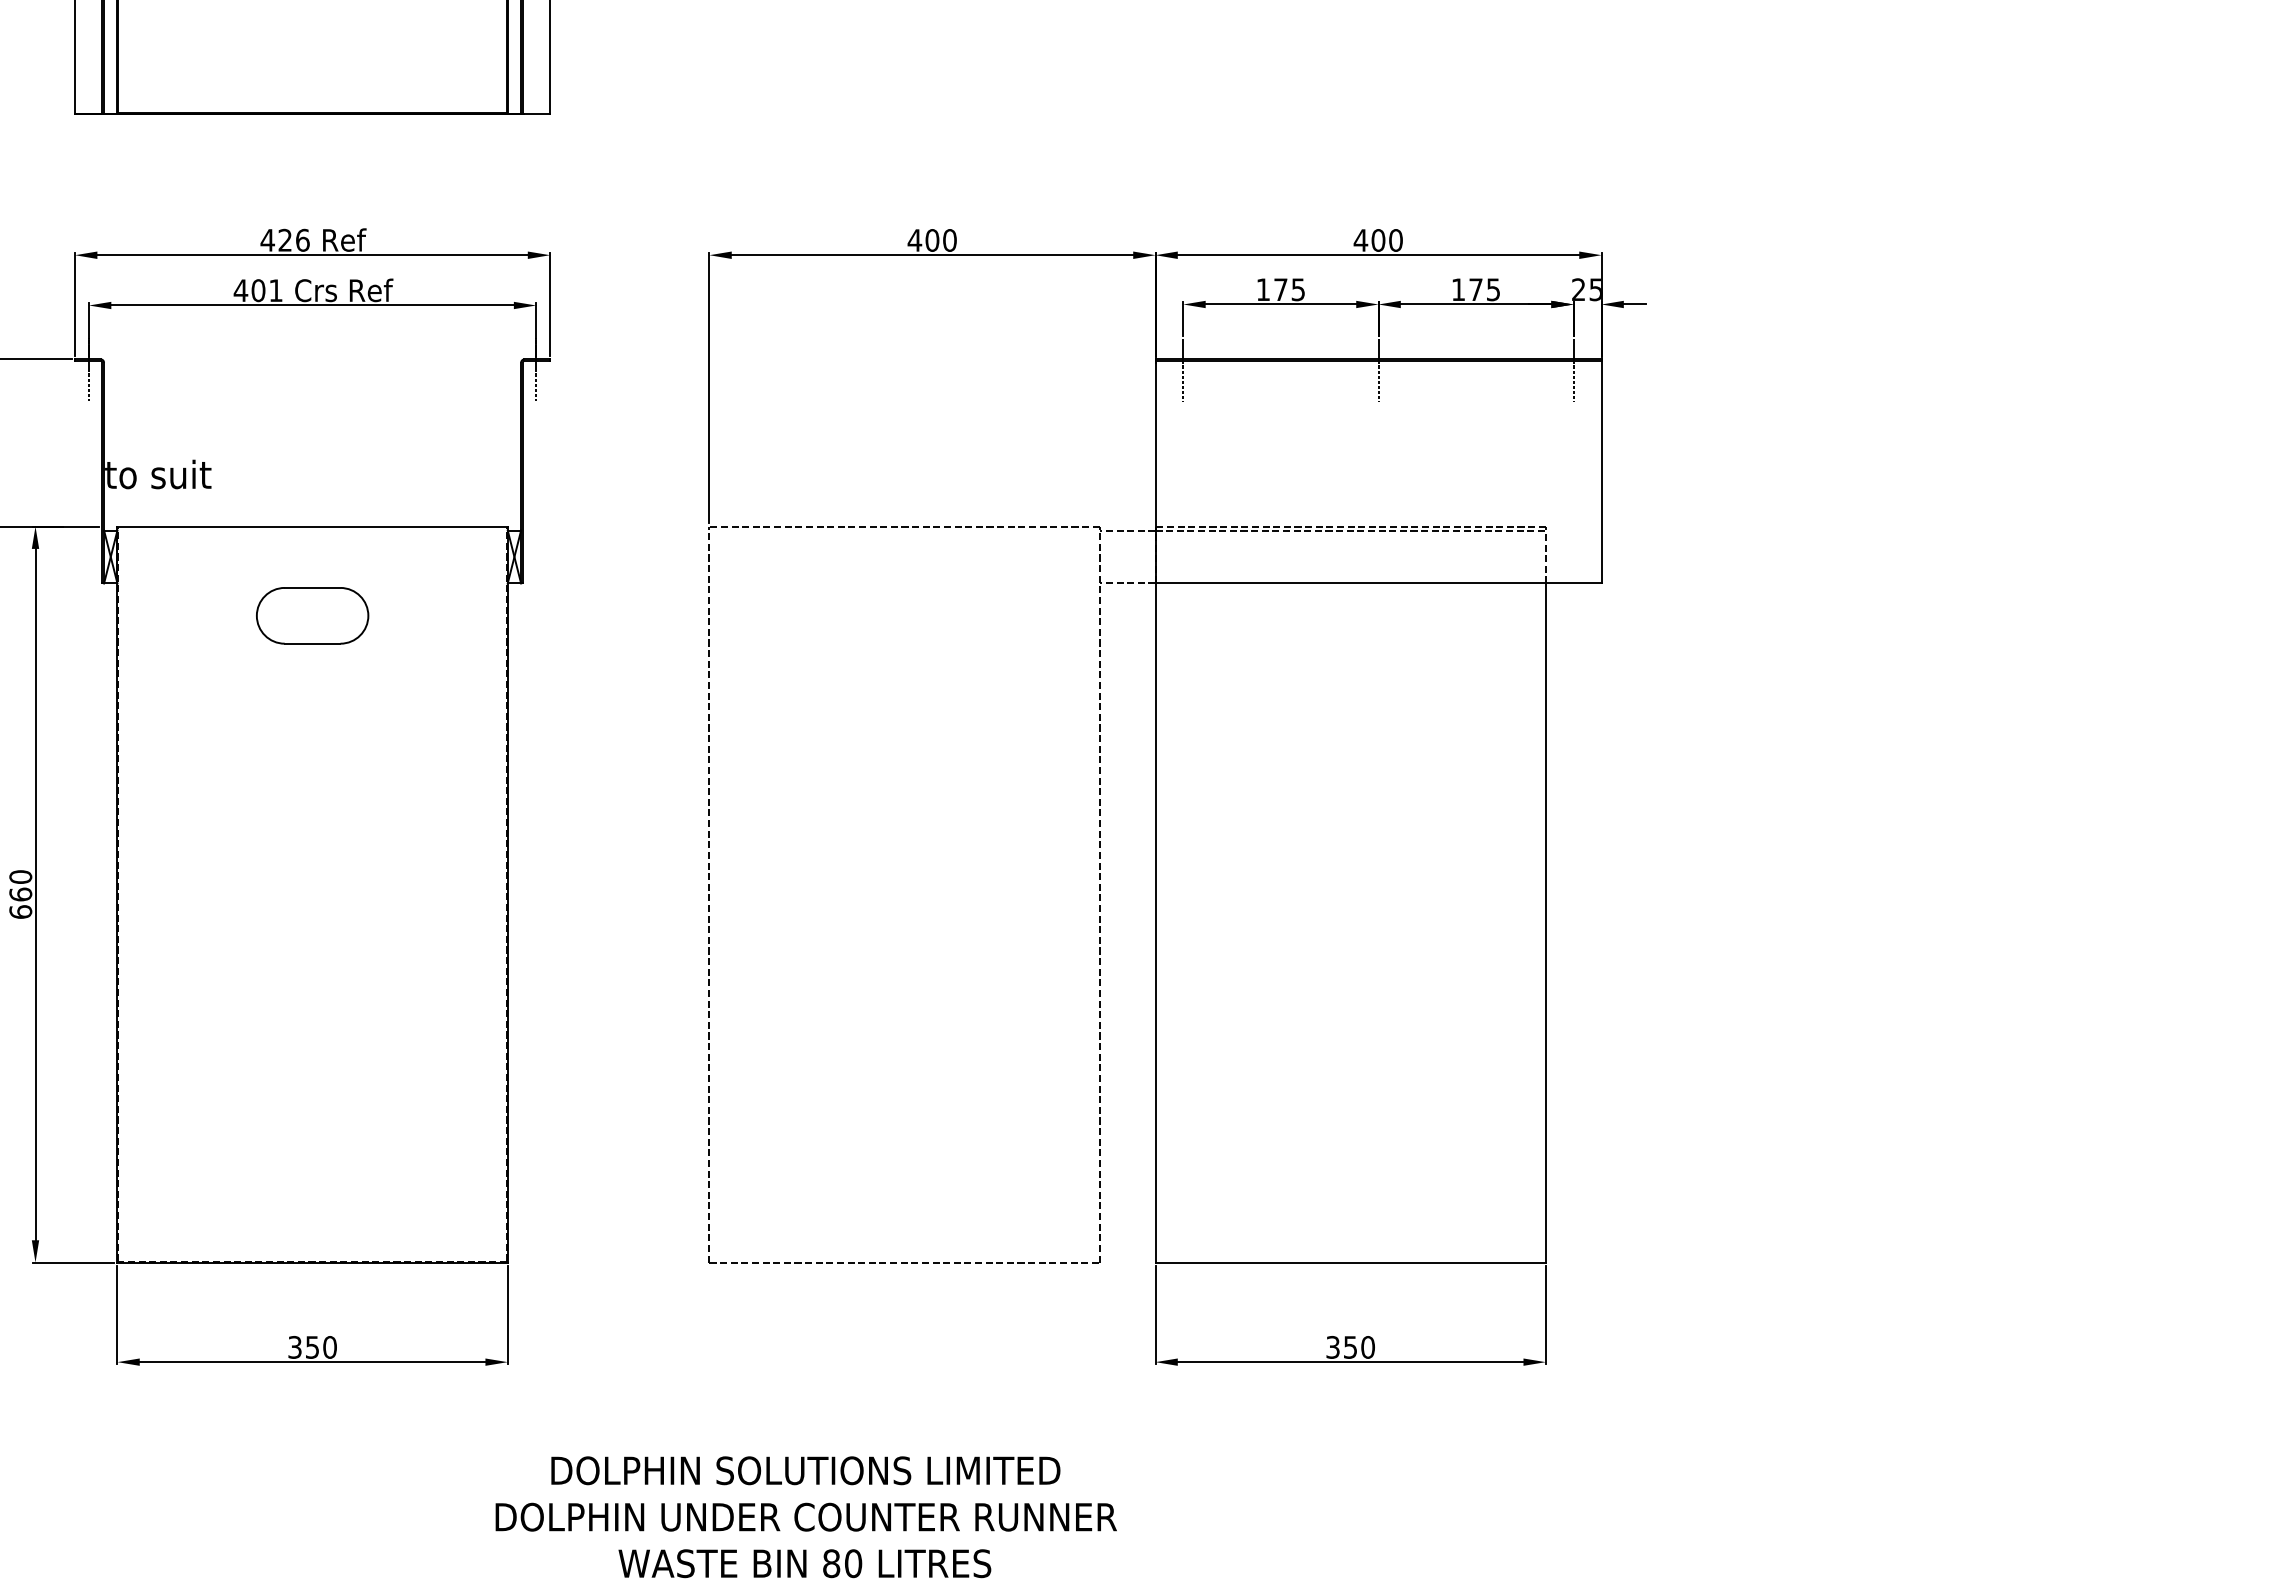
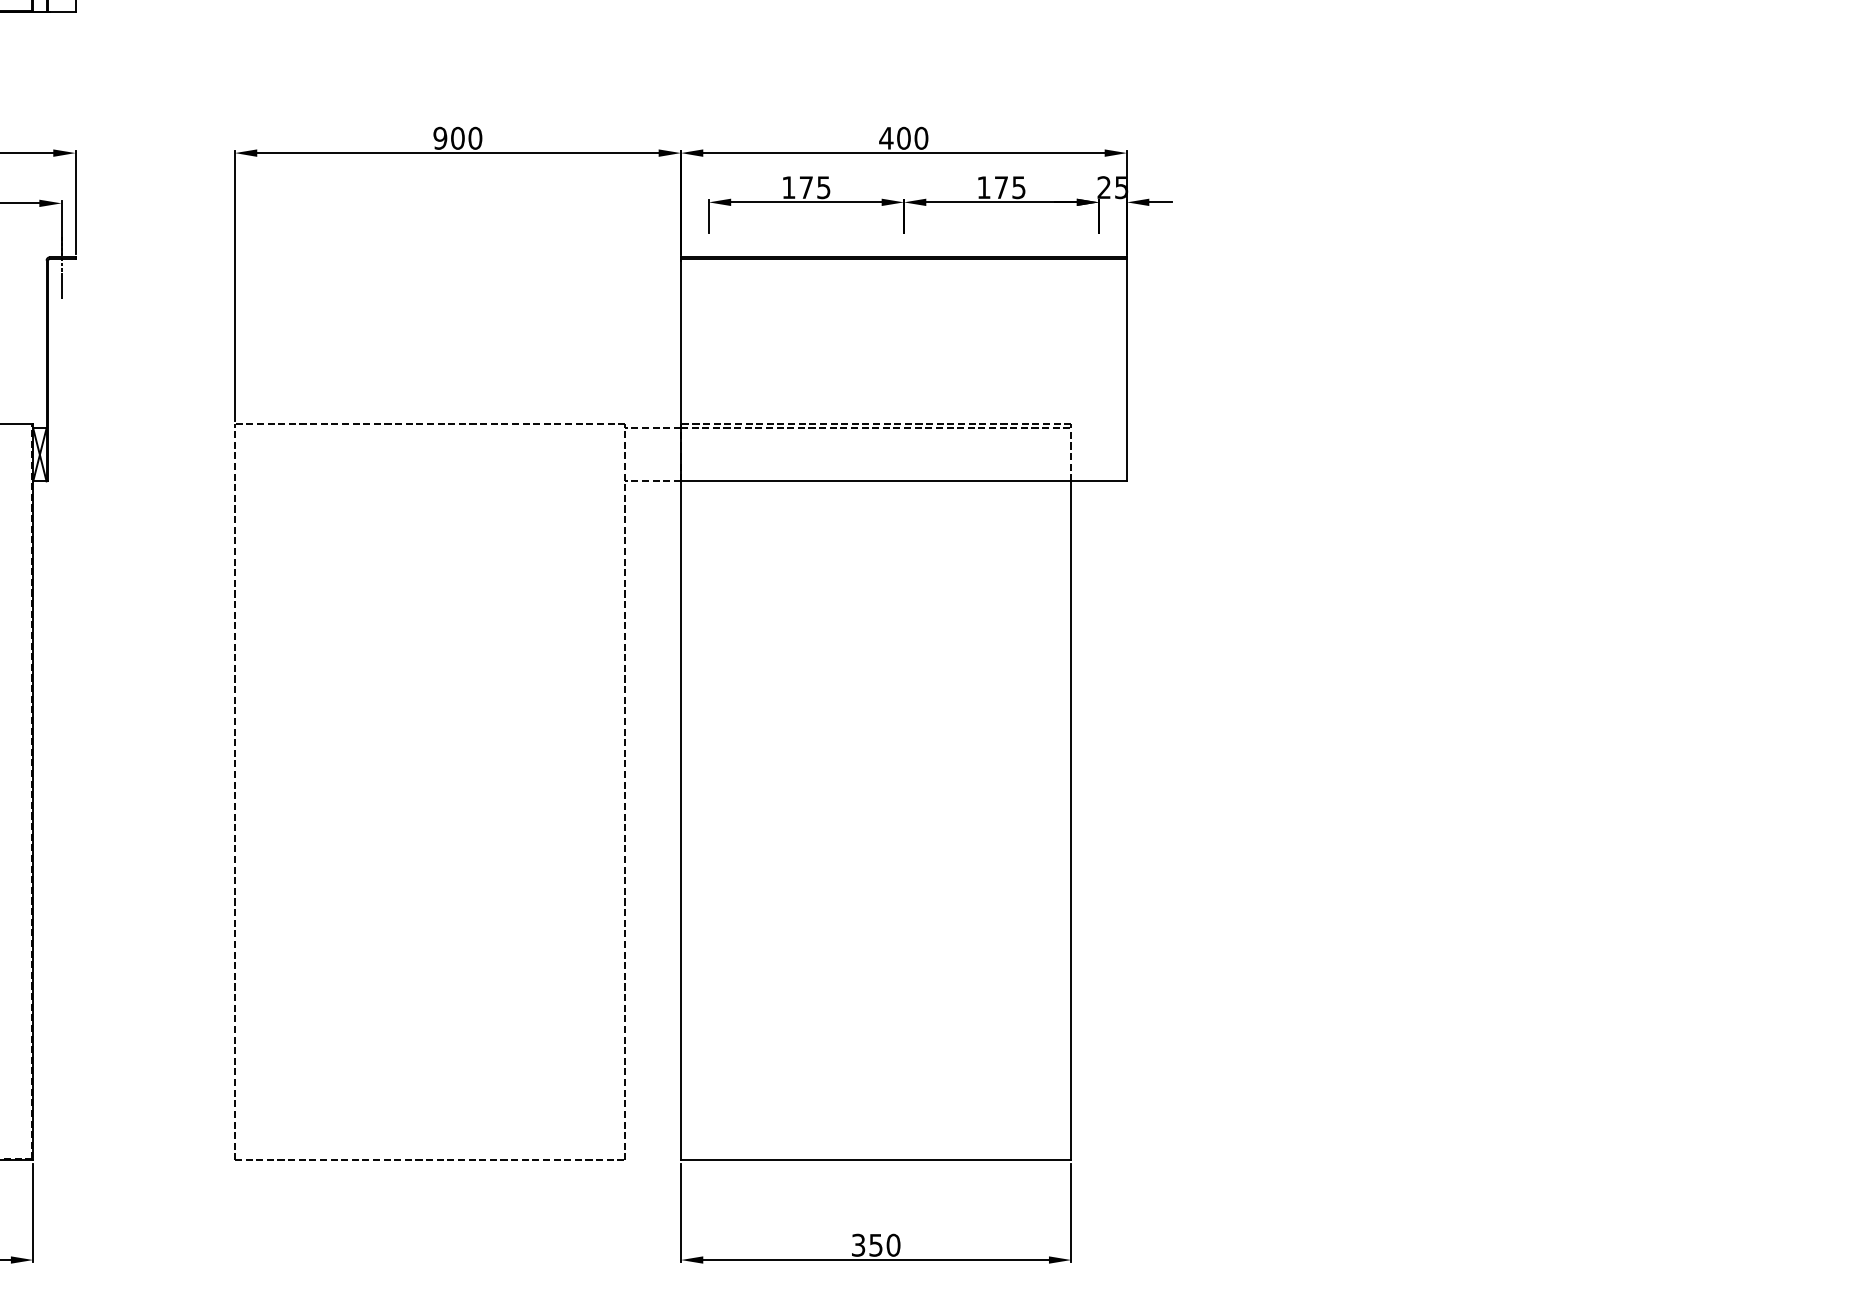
text: (914, 240) -> (439, 138), 400 -> 900
line: (1183, 369) -> (708, 267), removed
line: (1378, 369) -> (903, 267), removed
line: (1573, 369) -> (1098, 267), removed

